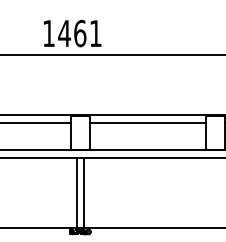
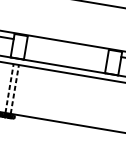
line: (147, 123) -> (67, 48), removed
line: (76, 193) -> (9, 88), solid -> dashed
line: (84, 193) -> (15, 89), solid -> dashed

